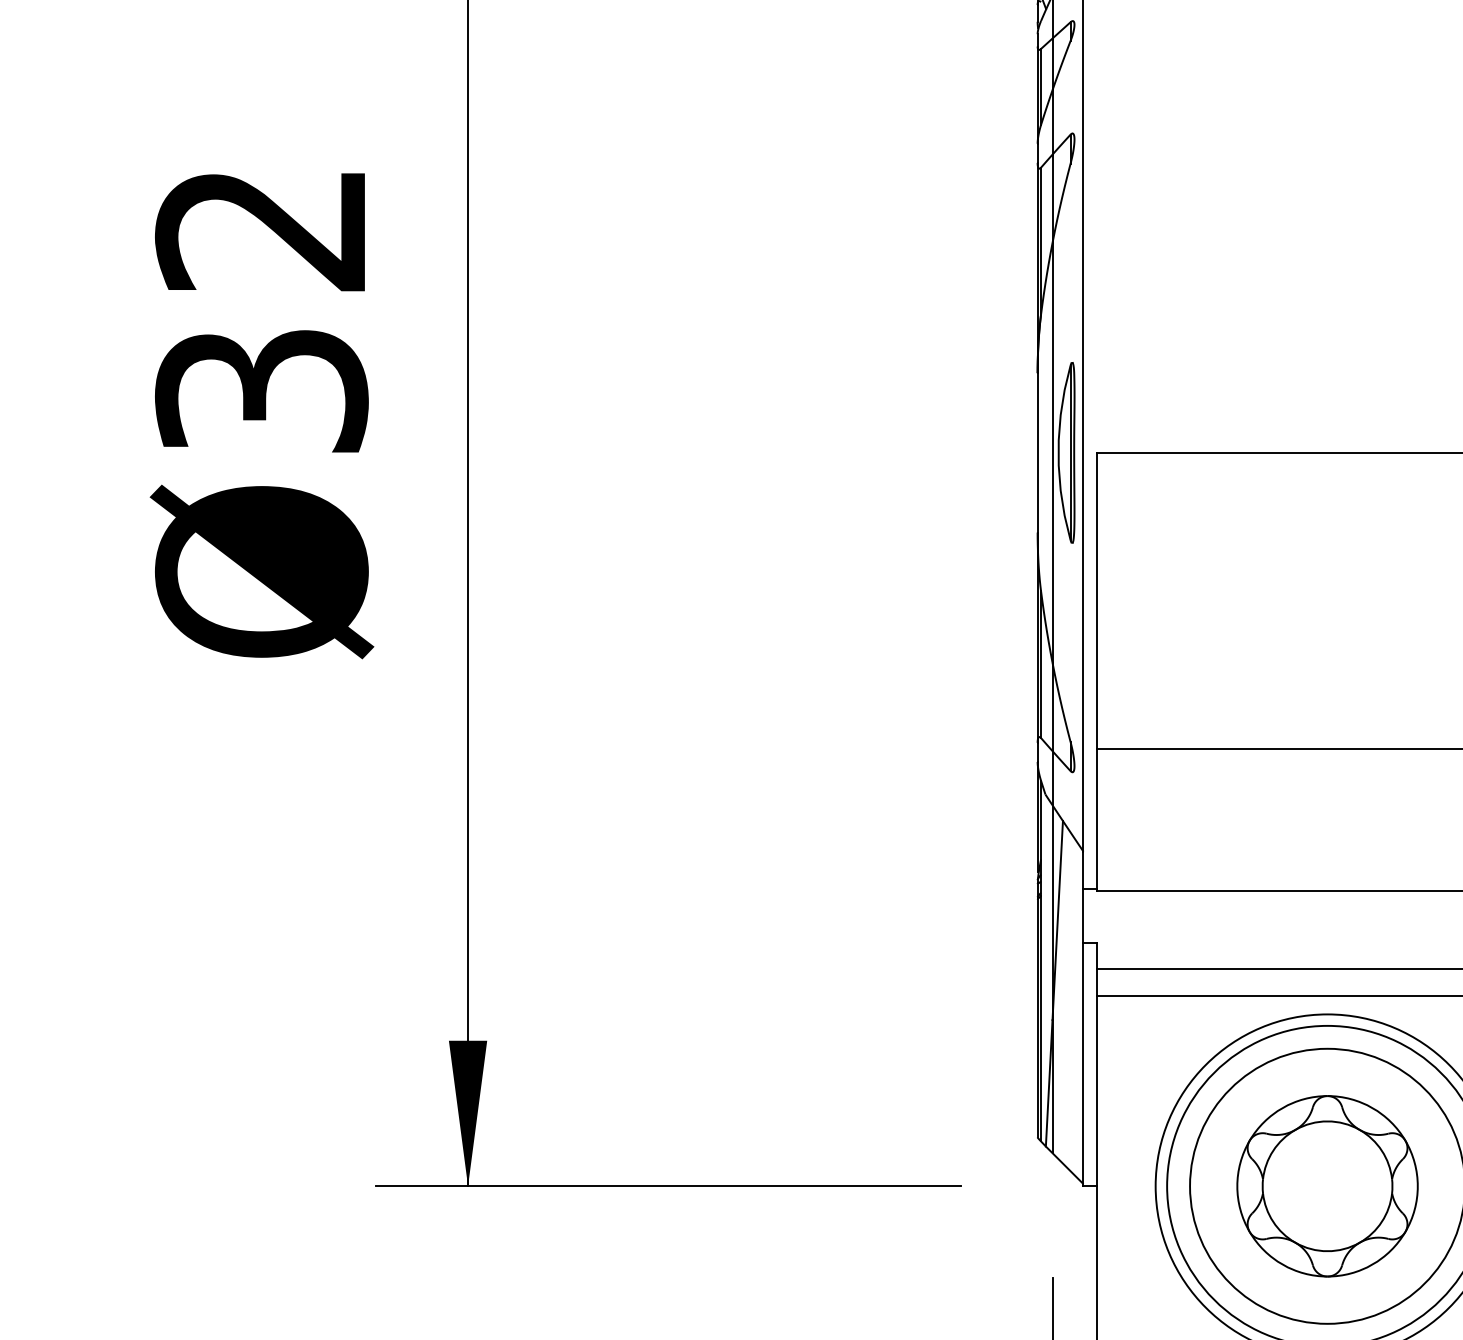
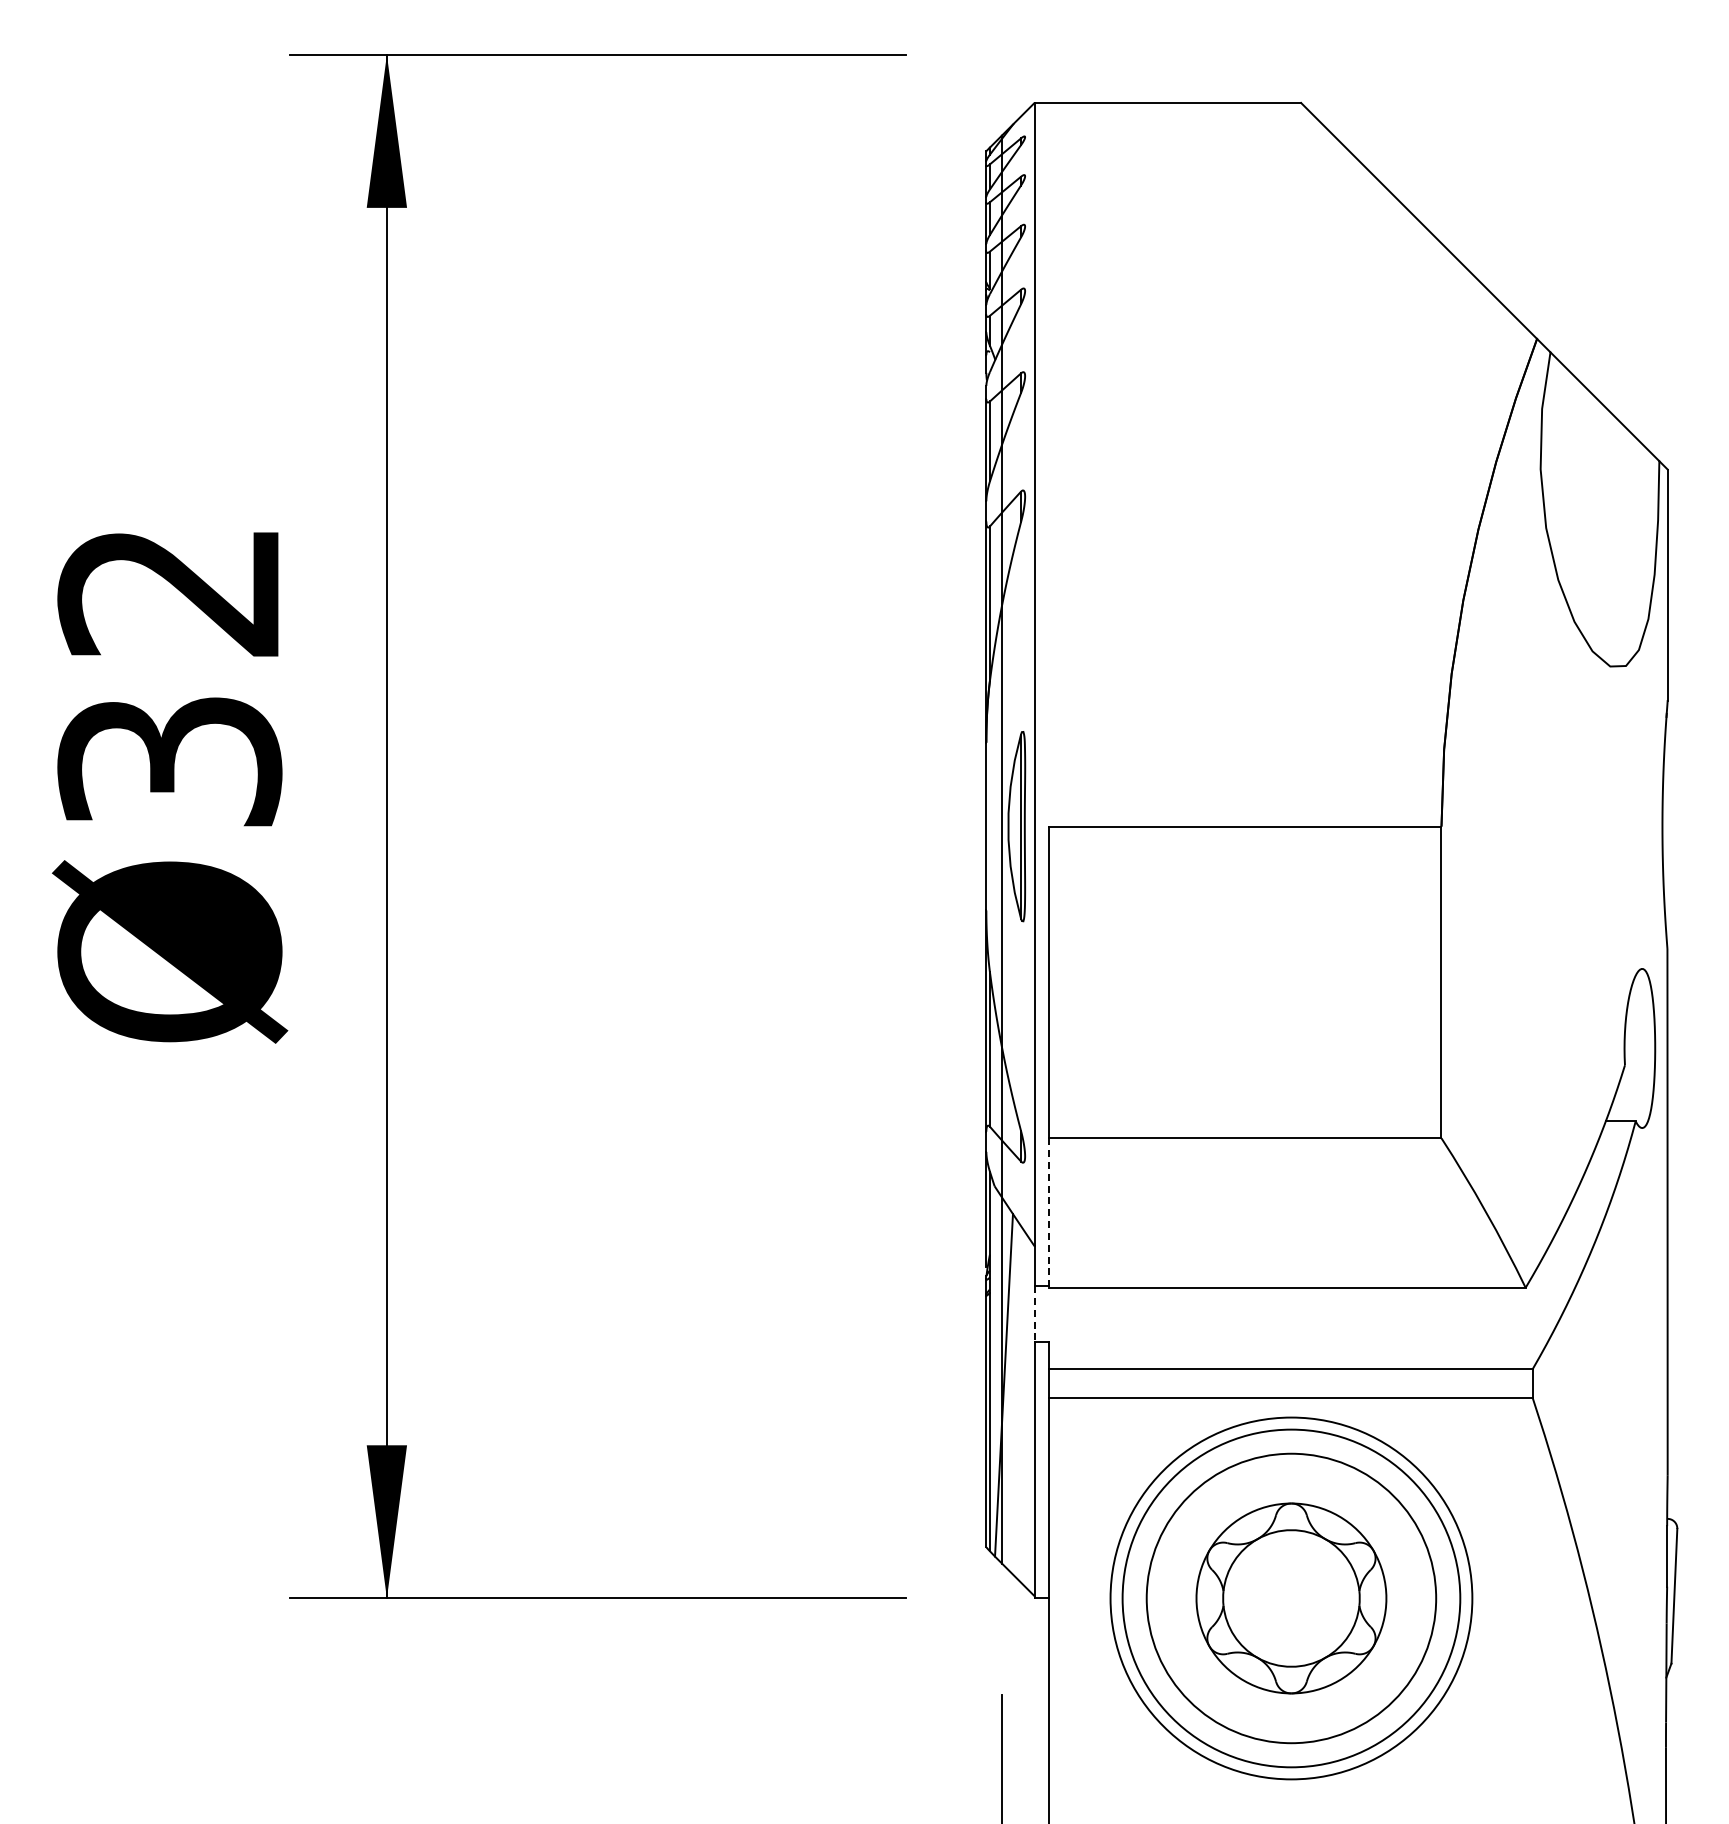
line: (1097, 820) -> (1049, 1213), solid -> dashed
line: (1083, 916) -> (1034, 1314), solid -> dashed

